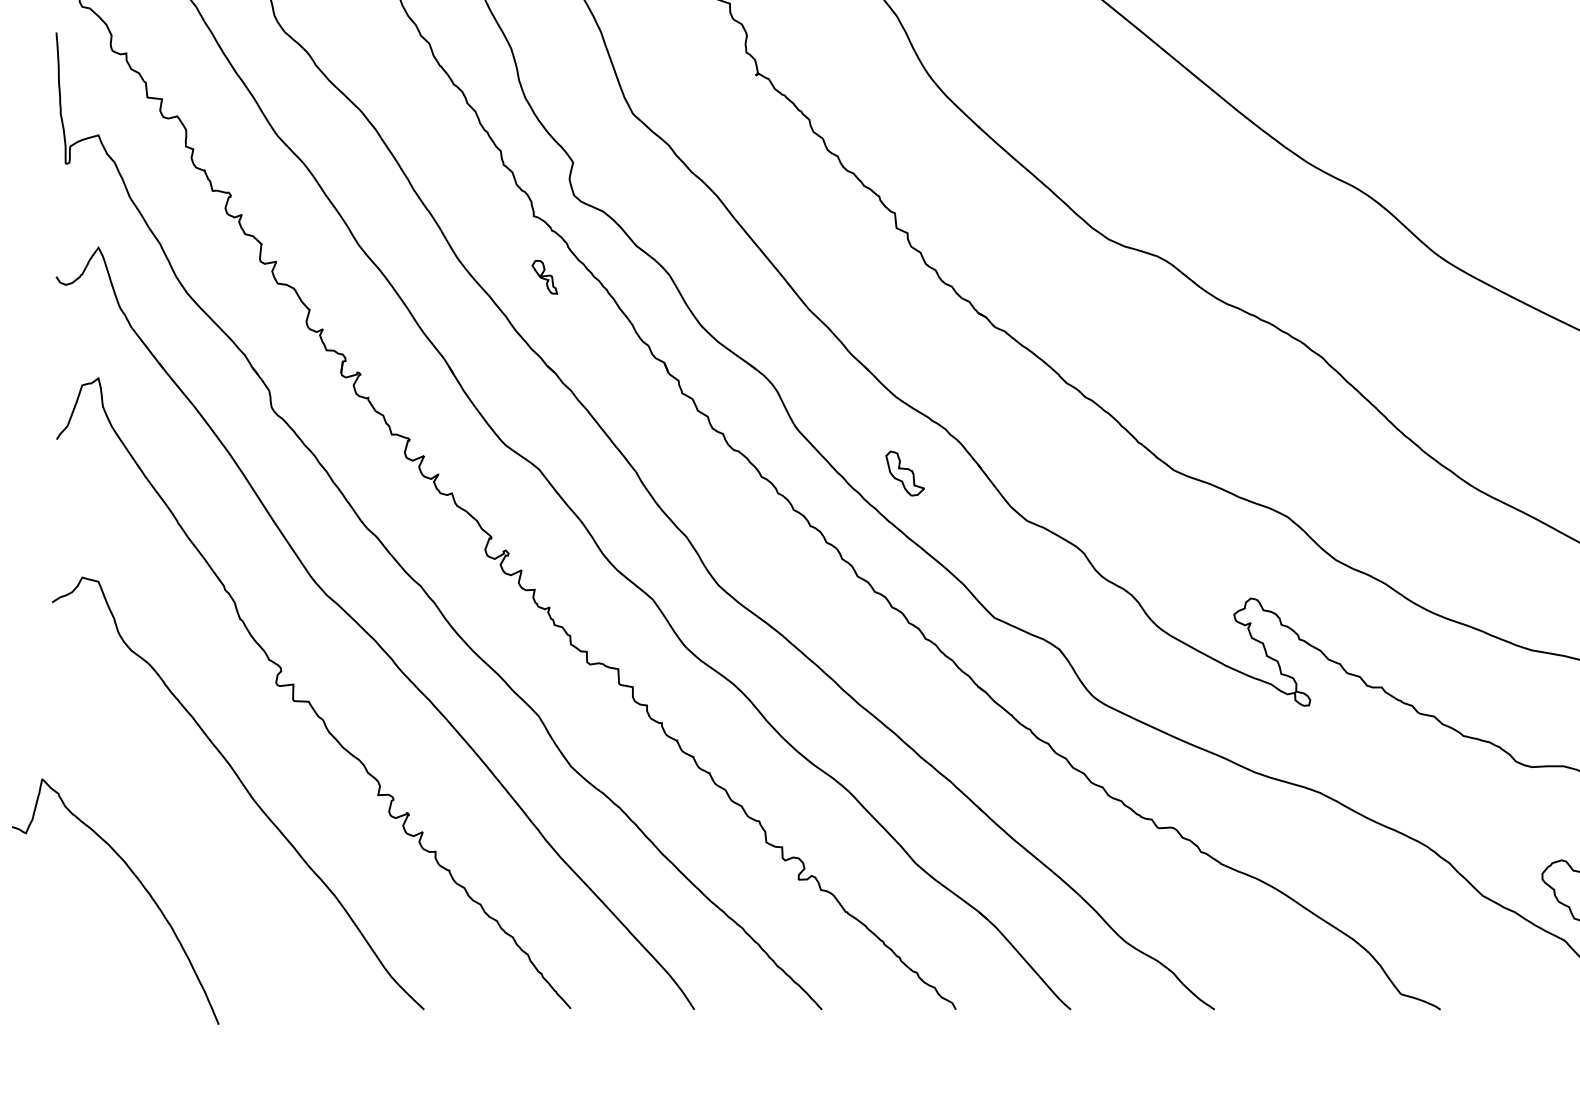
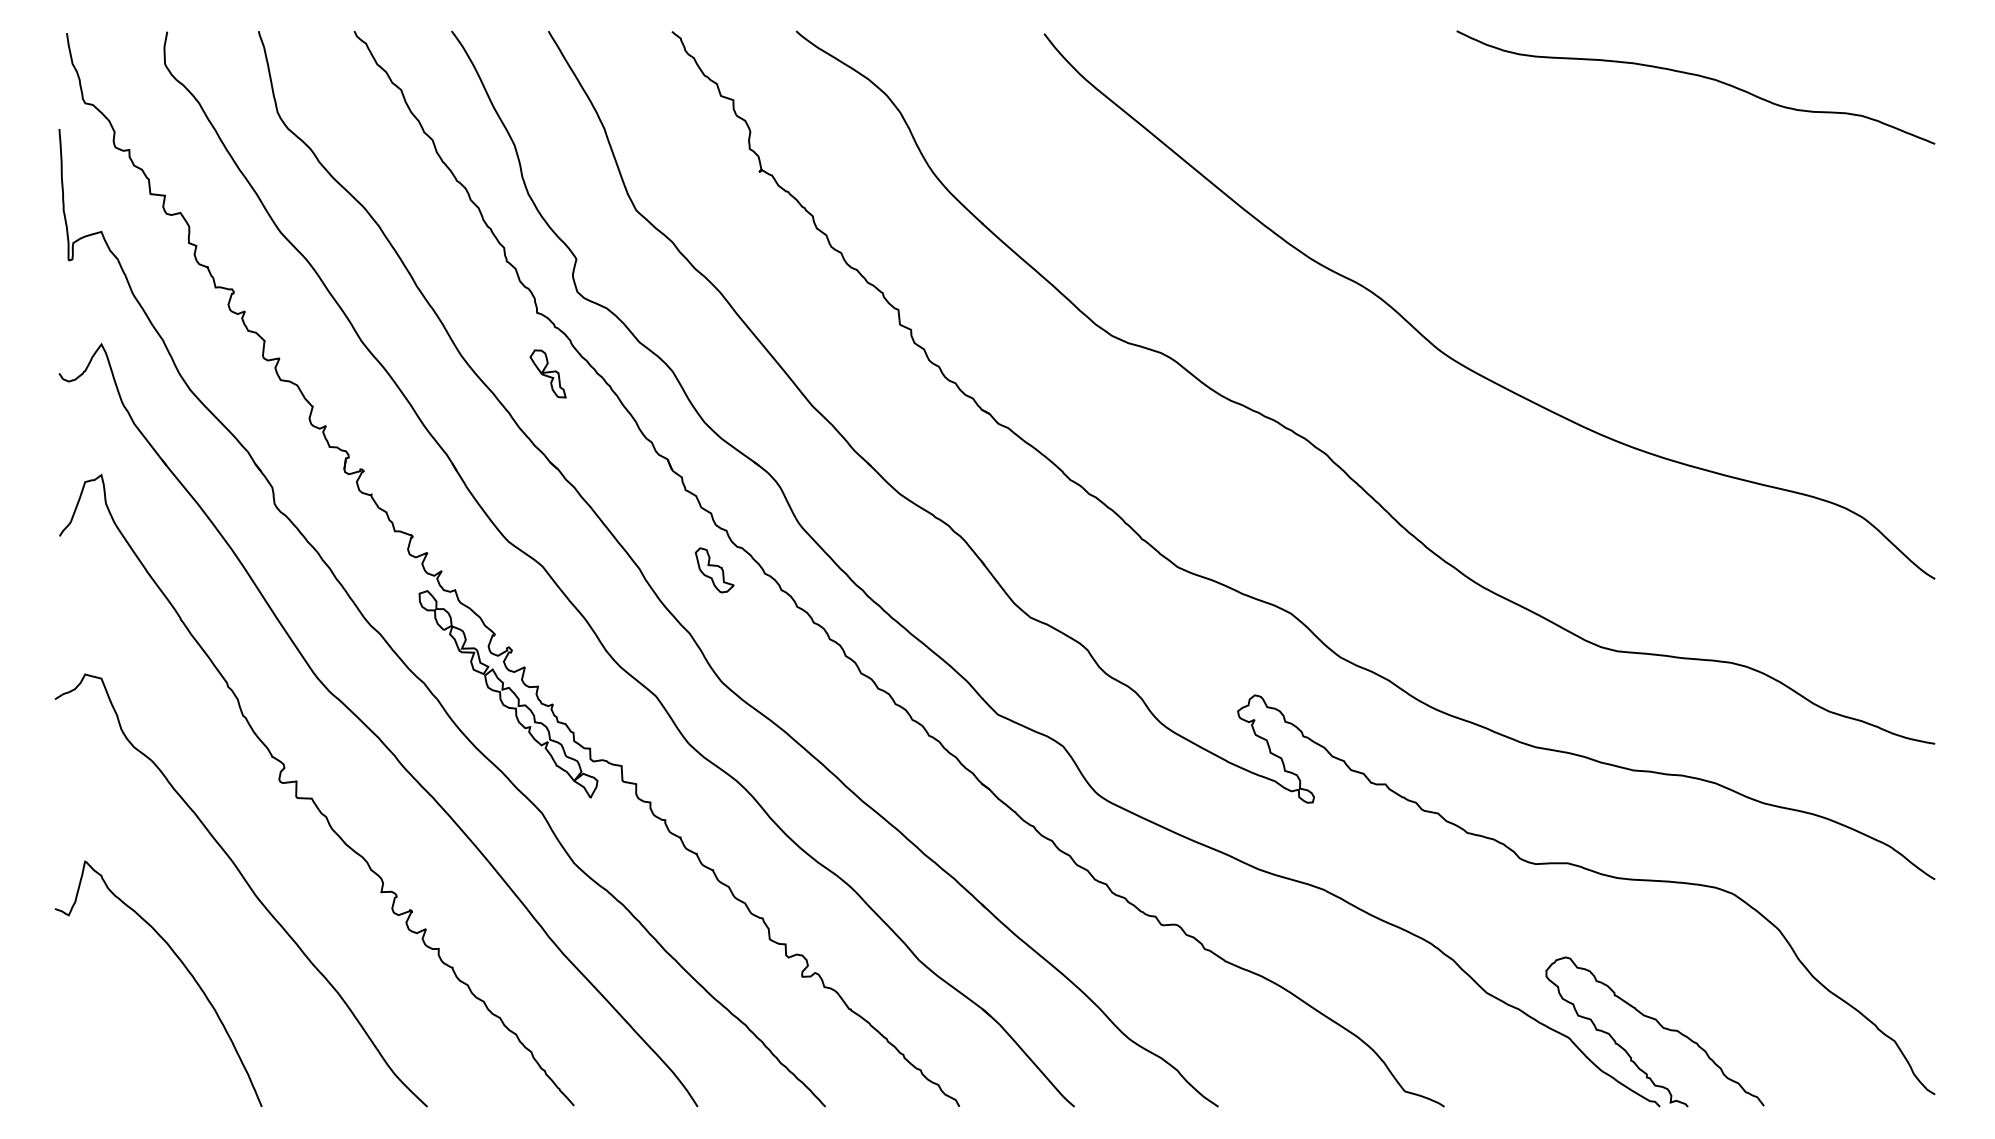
part: (544, 276) -> (547, 373), size x1.43
part: (904, 473) -> (714, 570), moved
part: (505, 597) -> (508, 694), added
curve: (138, 881) -> (181, 963), moved

